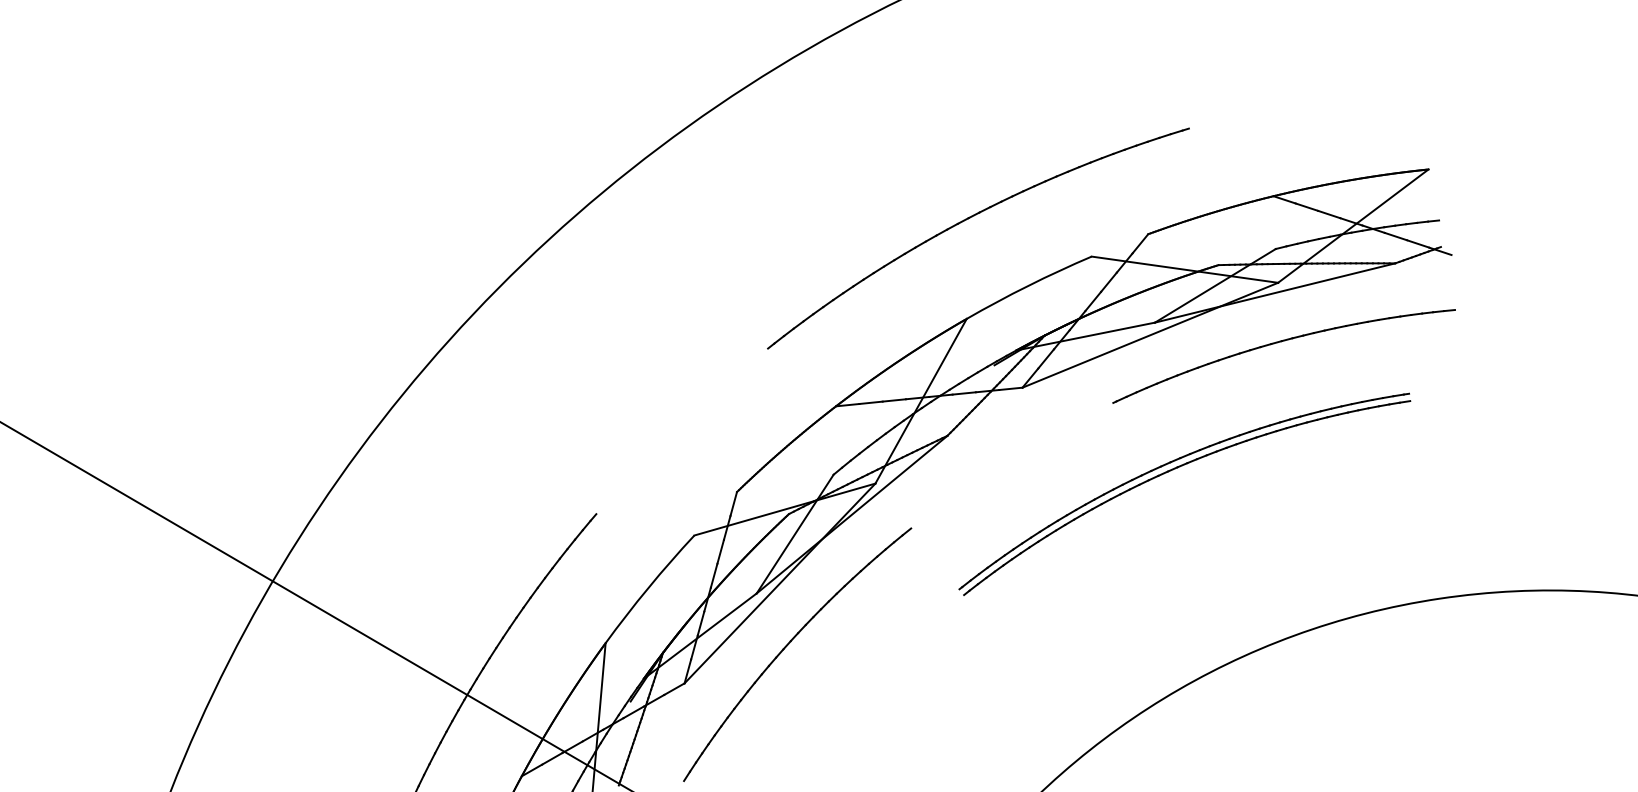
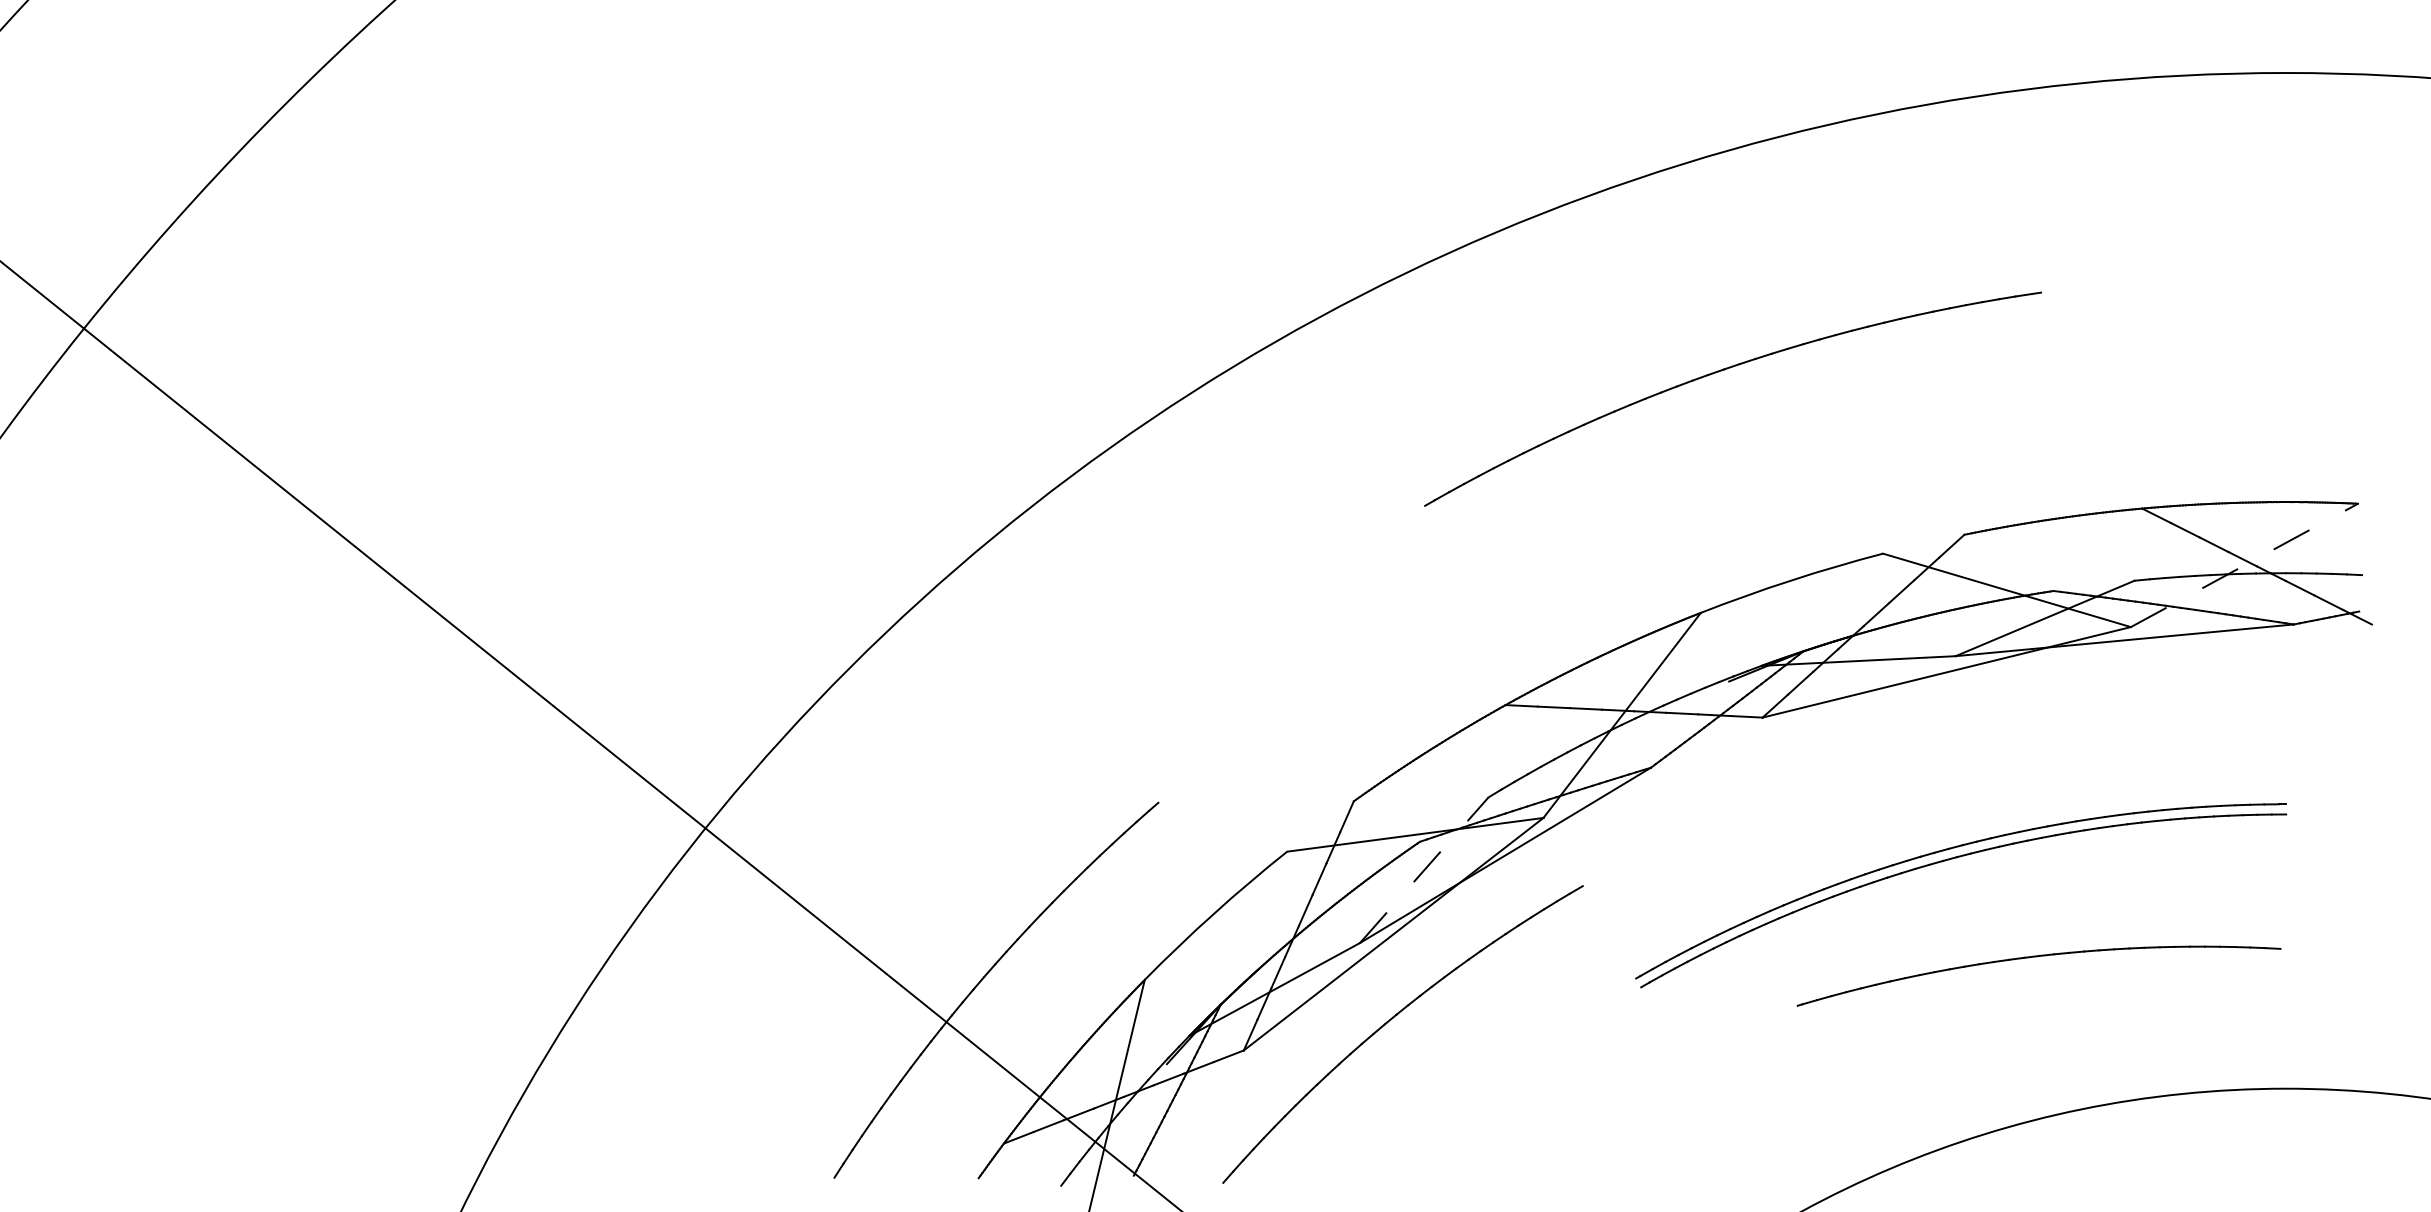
part: (969, 218) -> (1724, 370), moved
line: (1353, 226) -> (2244, 565), solid -> dashed
part: (1280, 342) -> (2037, 957), moved
line: (795, 533) -> (1424, 869), solid -> dashed

